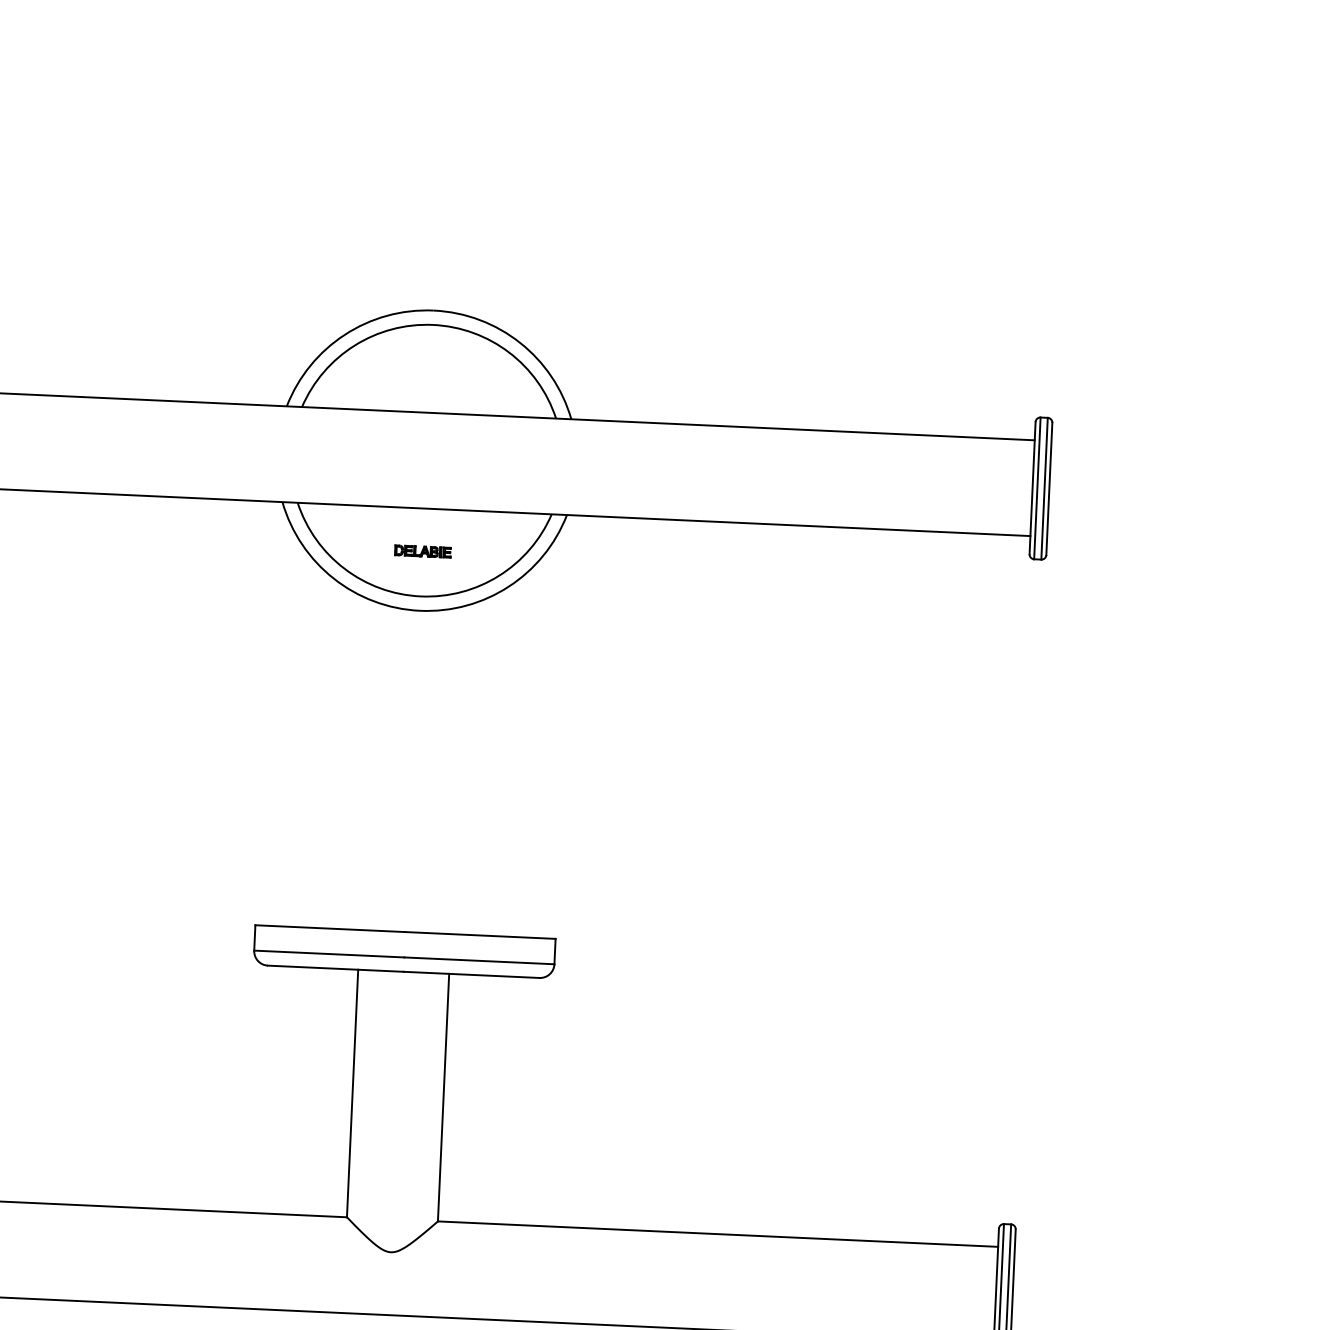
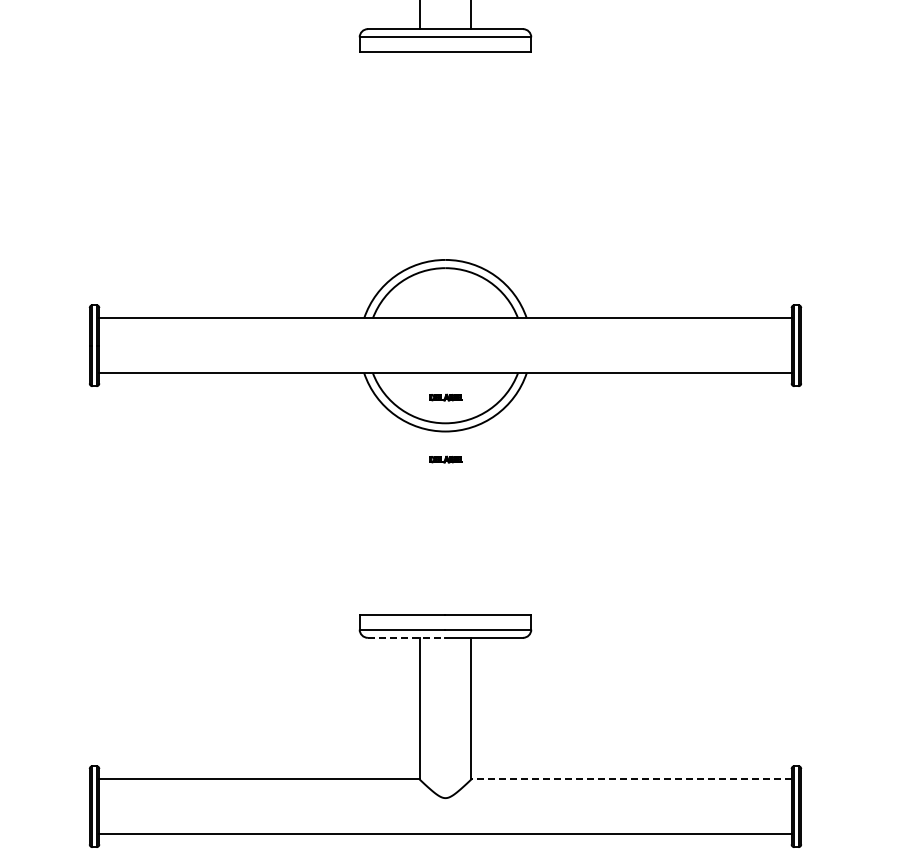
part: (417, 659) -> (445, 459), added
line: (335, 968) -> (406, 637), solid -> dashed
line: (717, 1234) -> (631, 779), solid -> dashed

